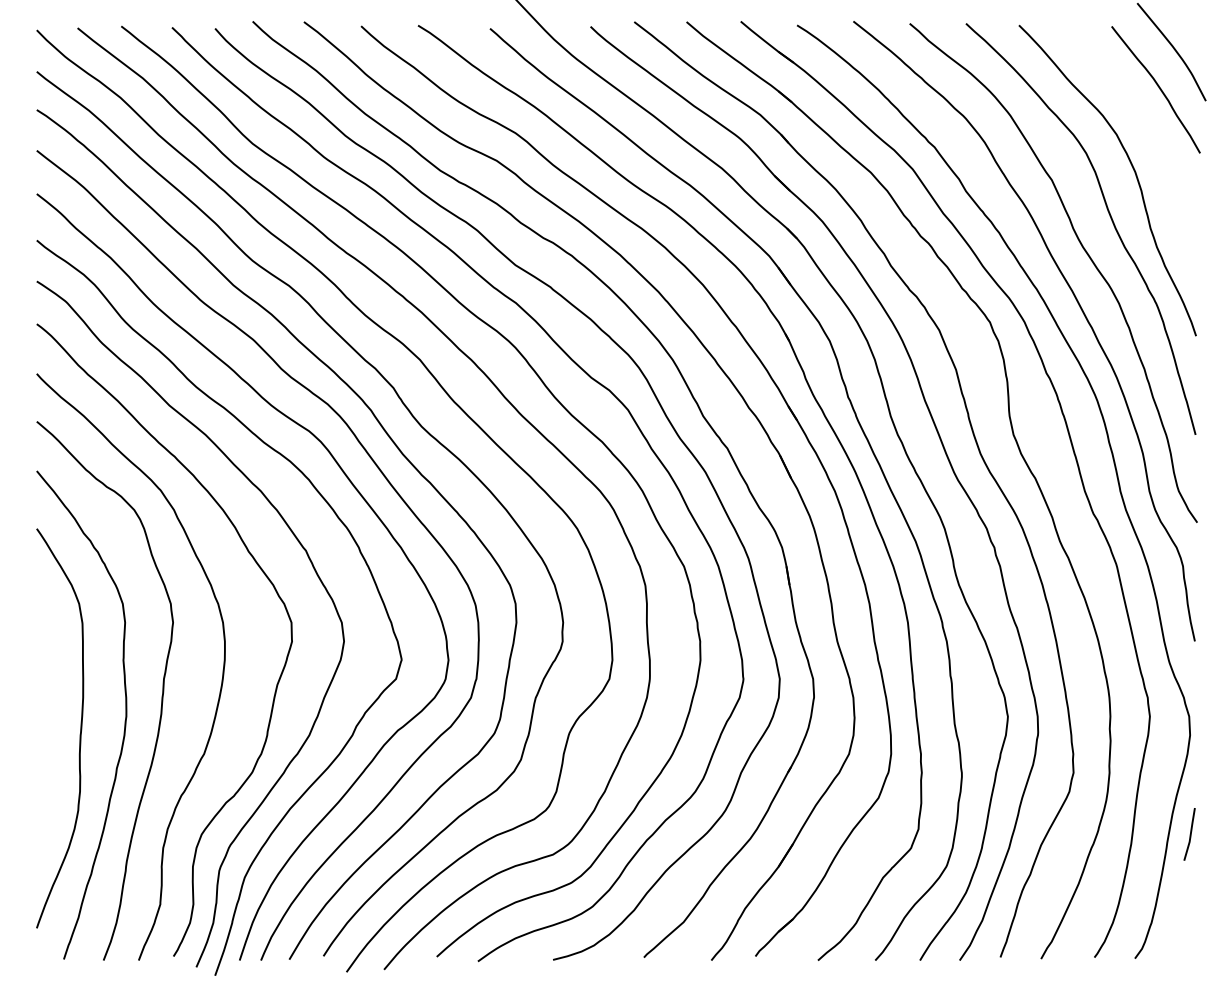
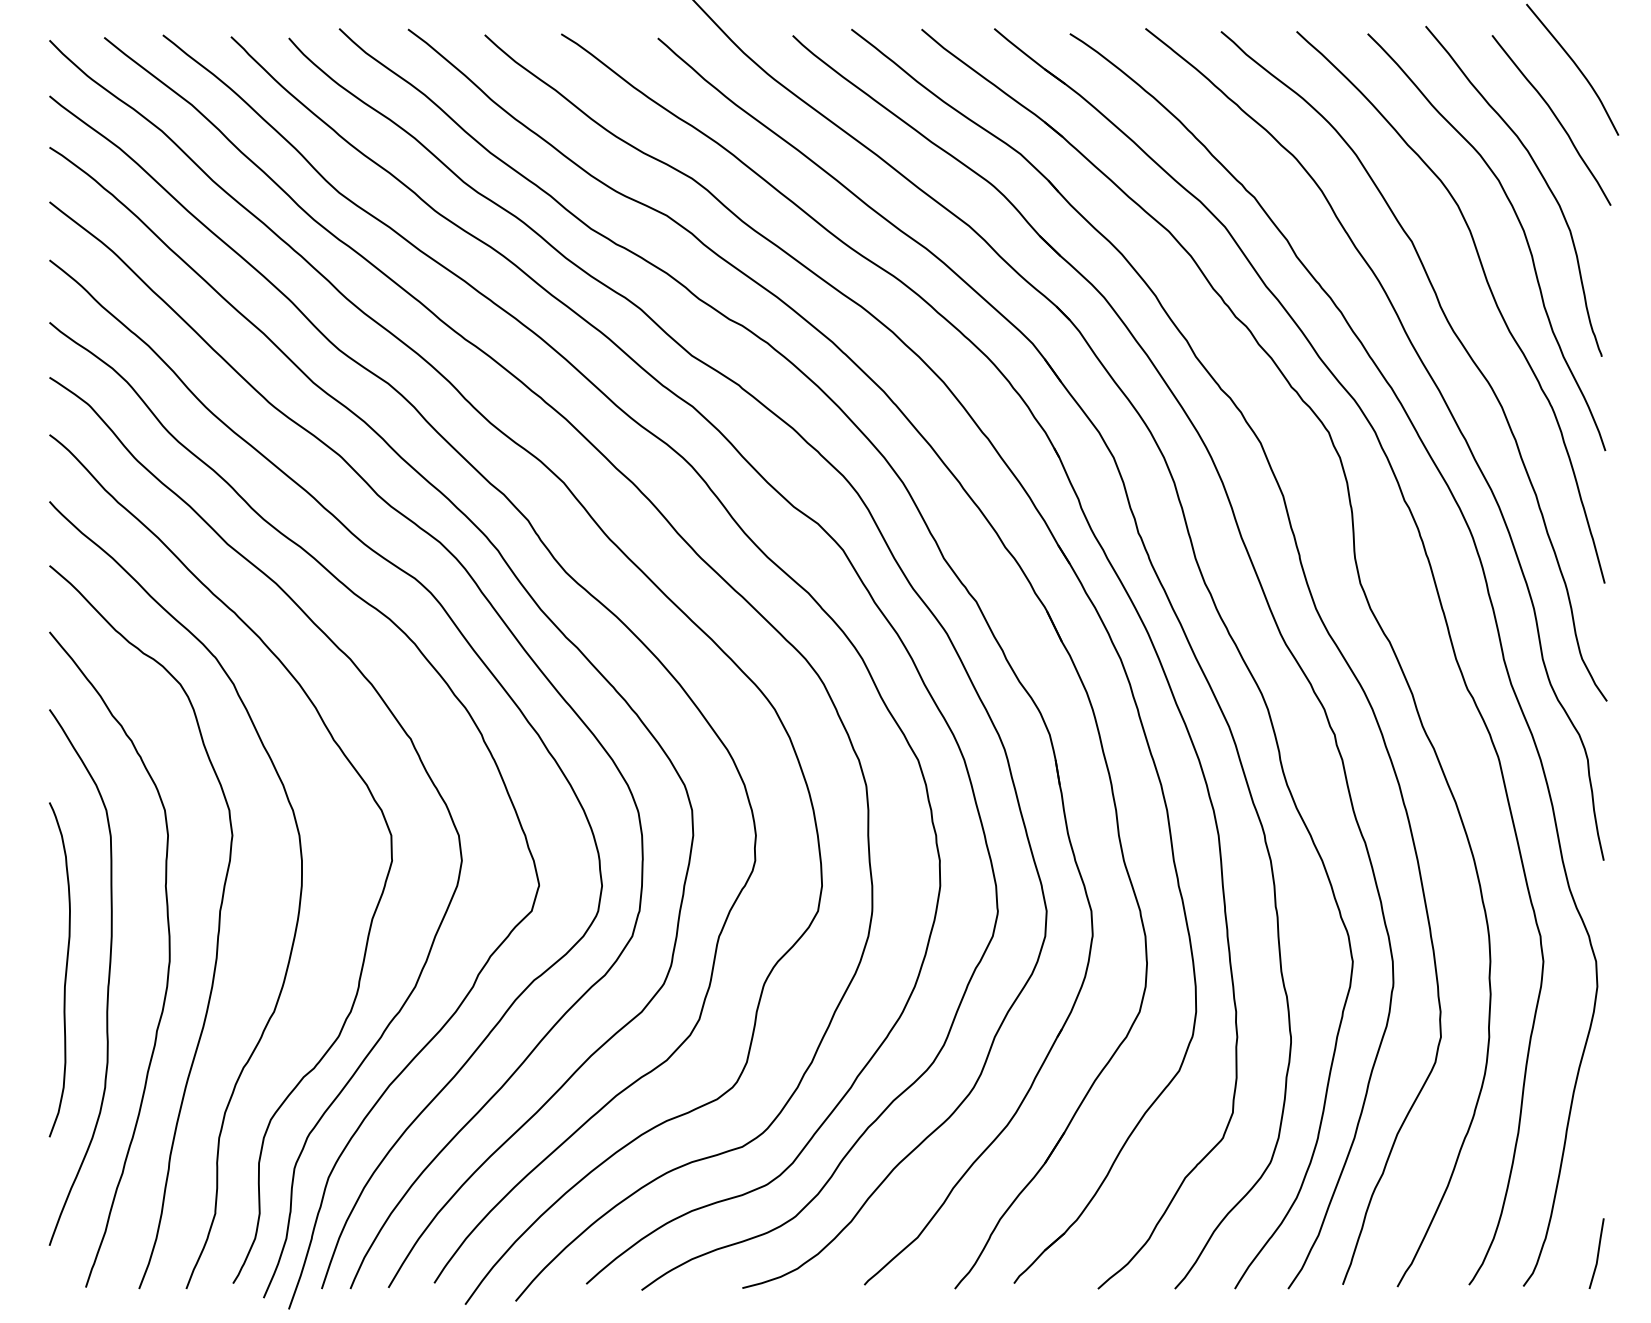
curve: (1147, 129) -> (1539, 173), added
curve: (48, 722) -> (65, 969), added
line: (1190, 834) -> (1597, 1253), moved

